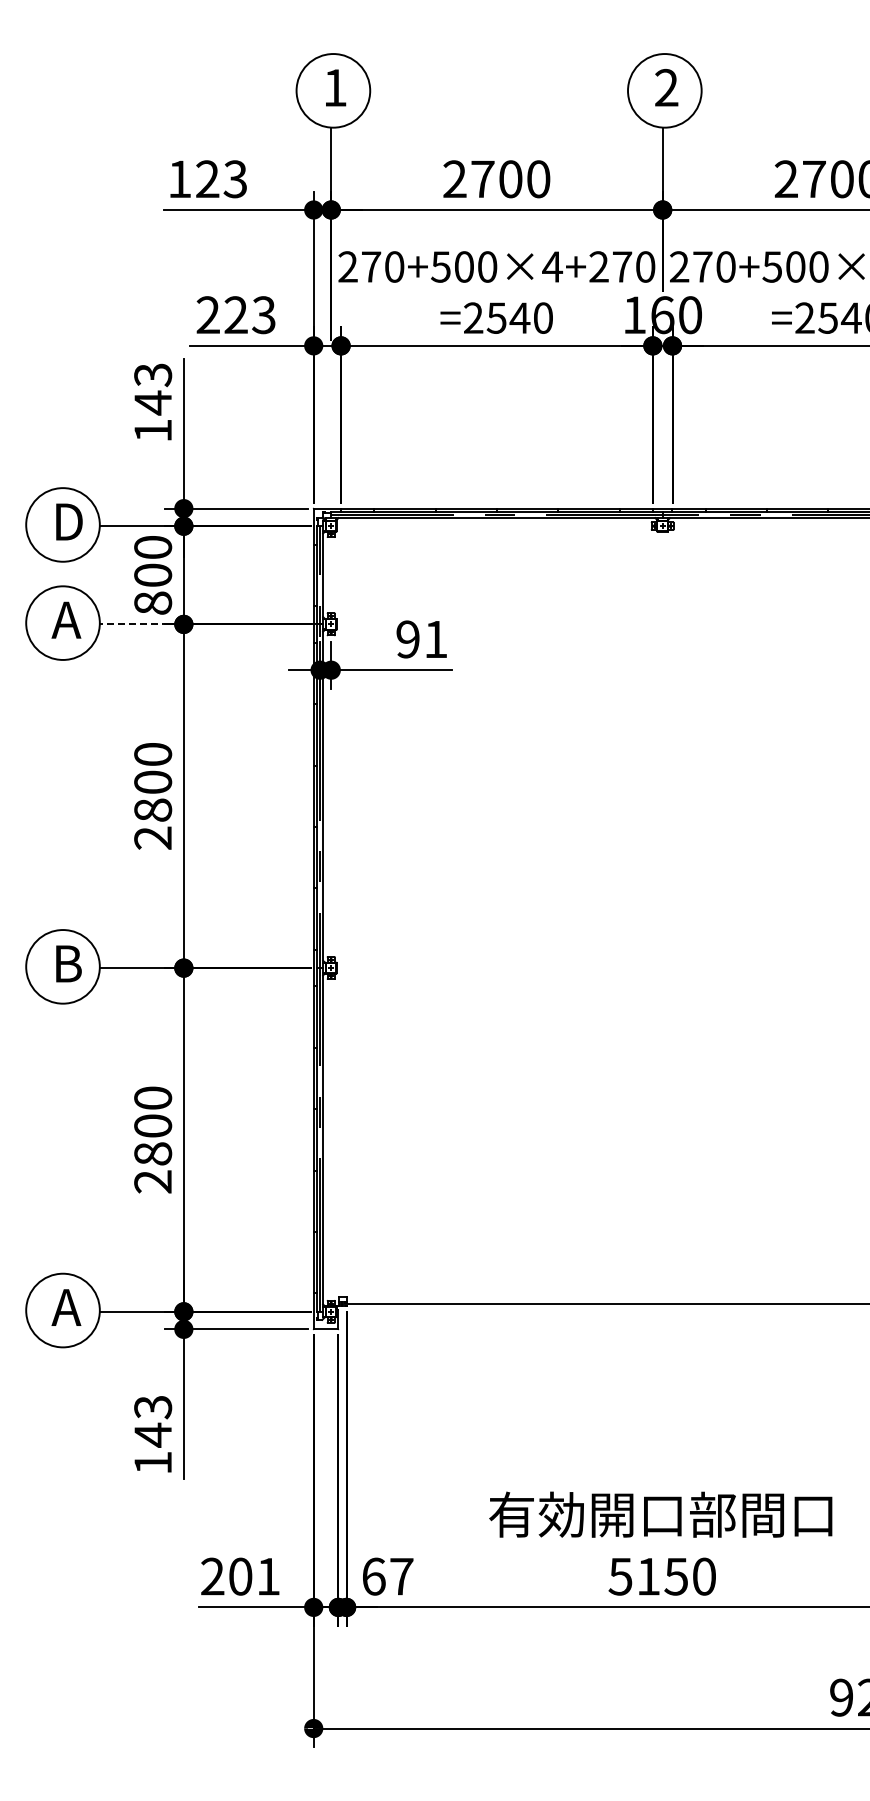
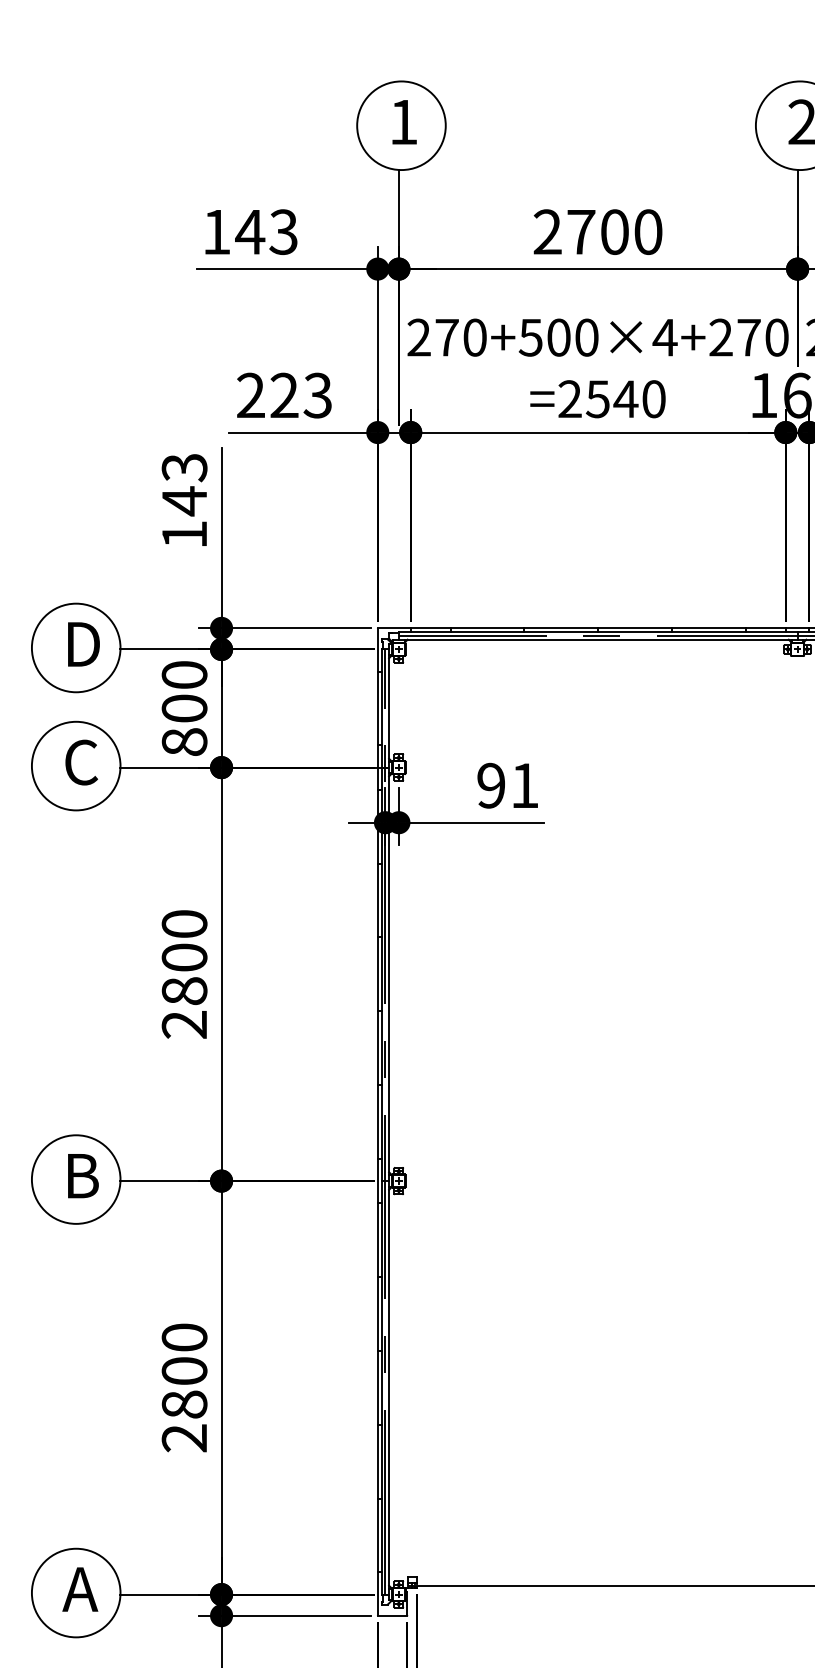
text: (207, 178) -> (250, 231), 123 -> 143
text: (66, 620) -> (80, 762), A -> C
line: (134, 624) -> (162, 767), dashed -> solid

